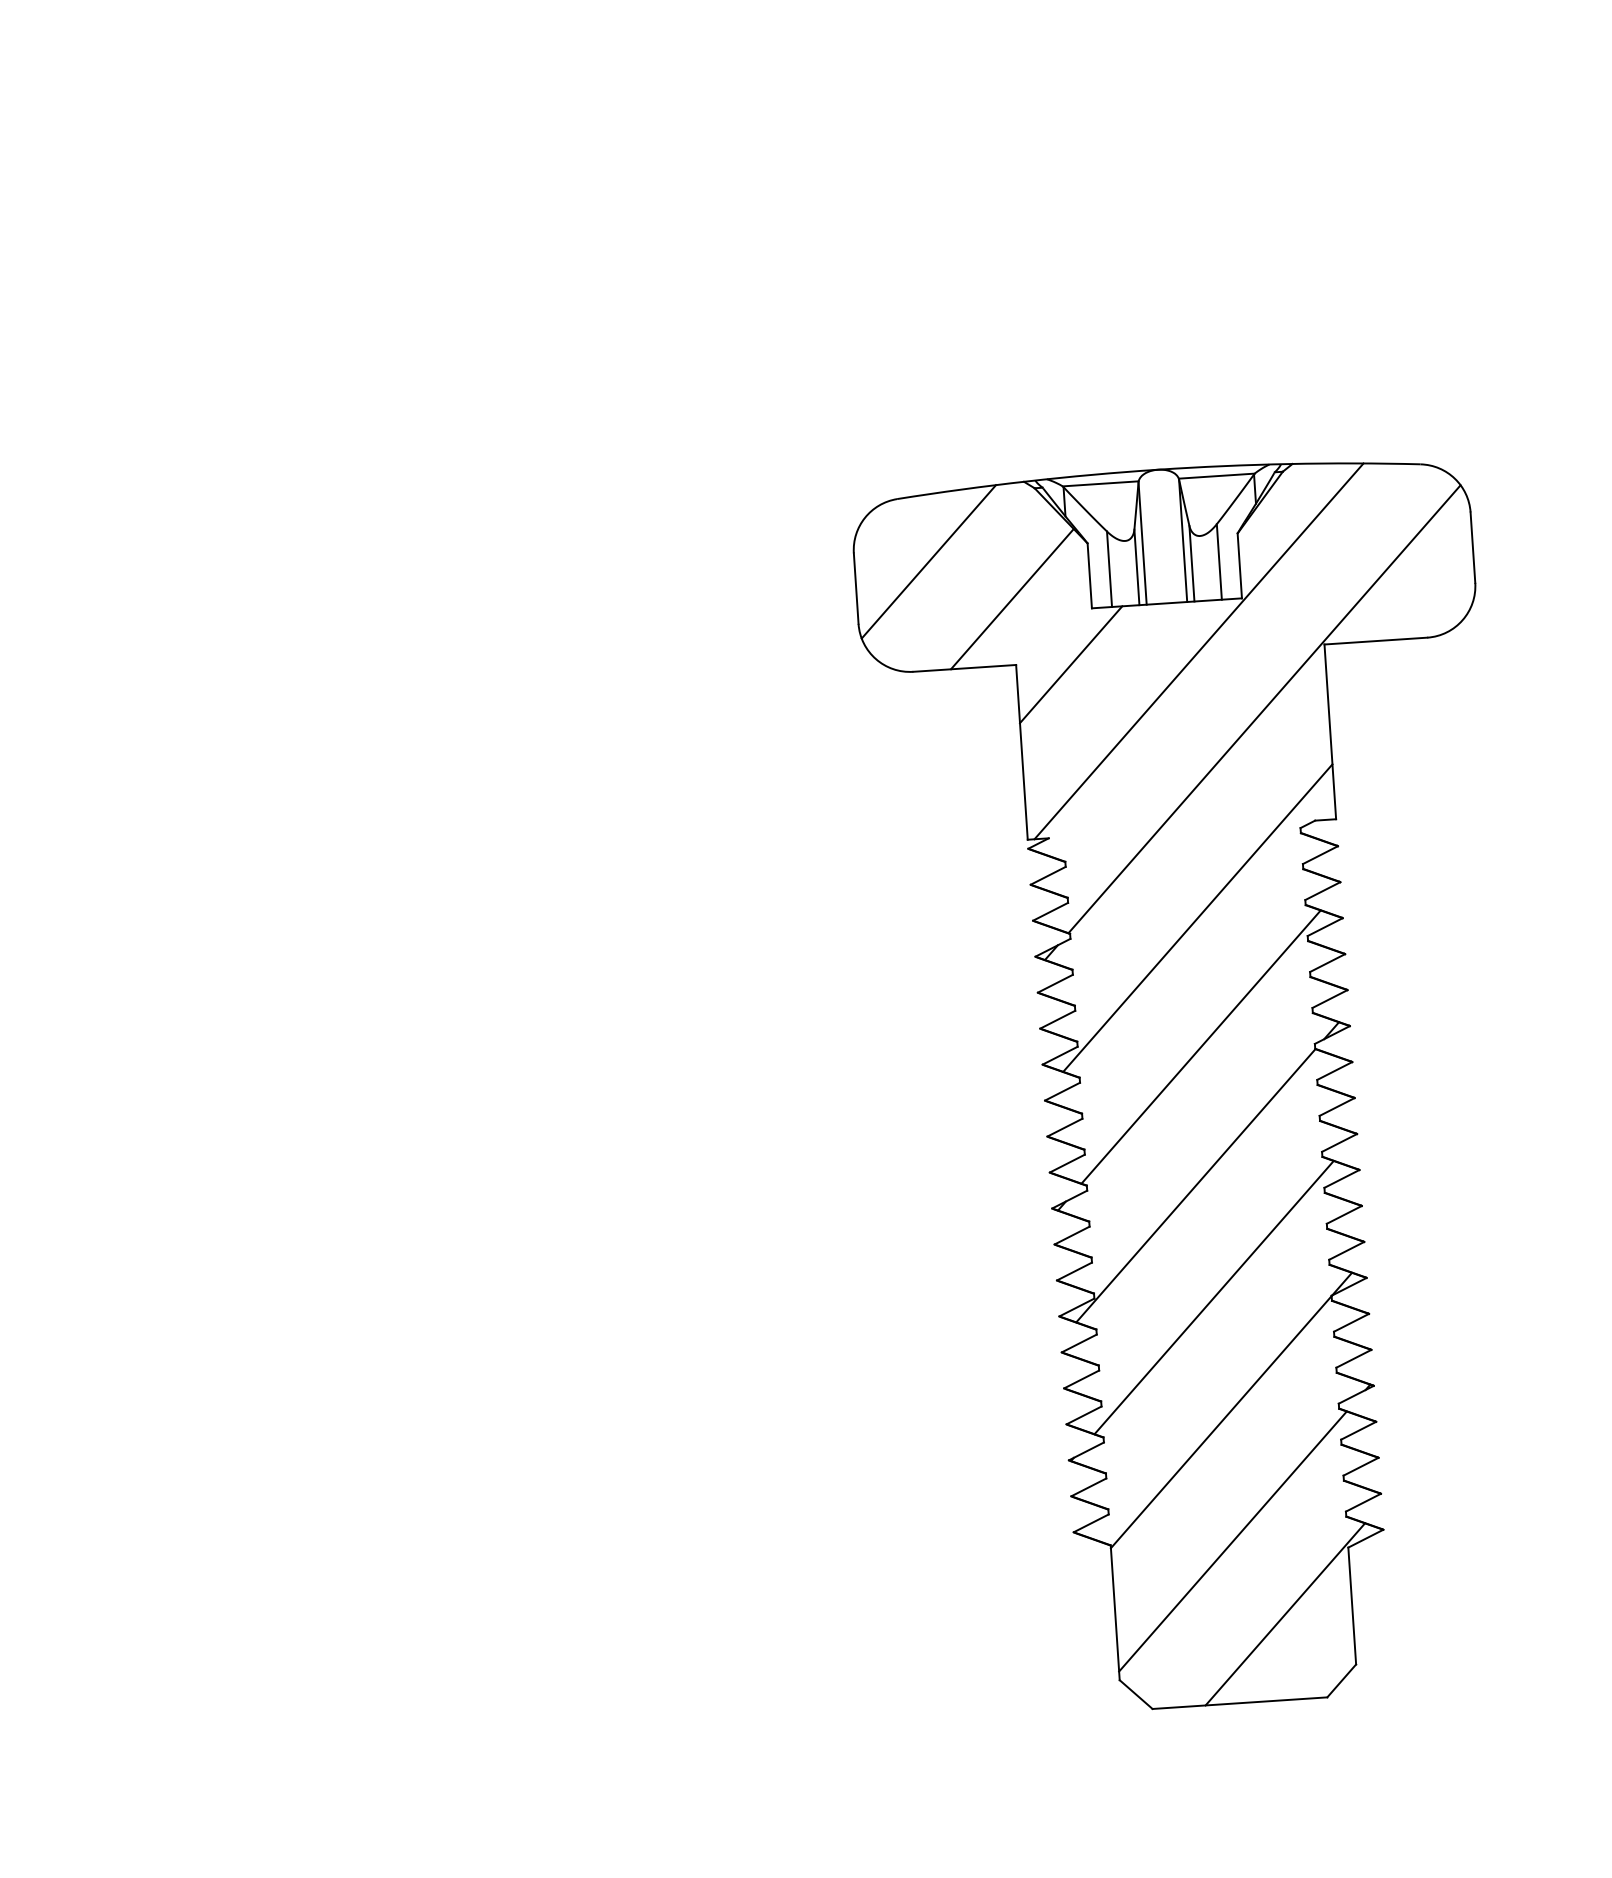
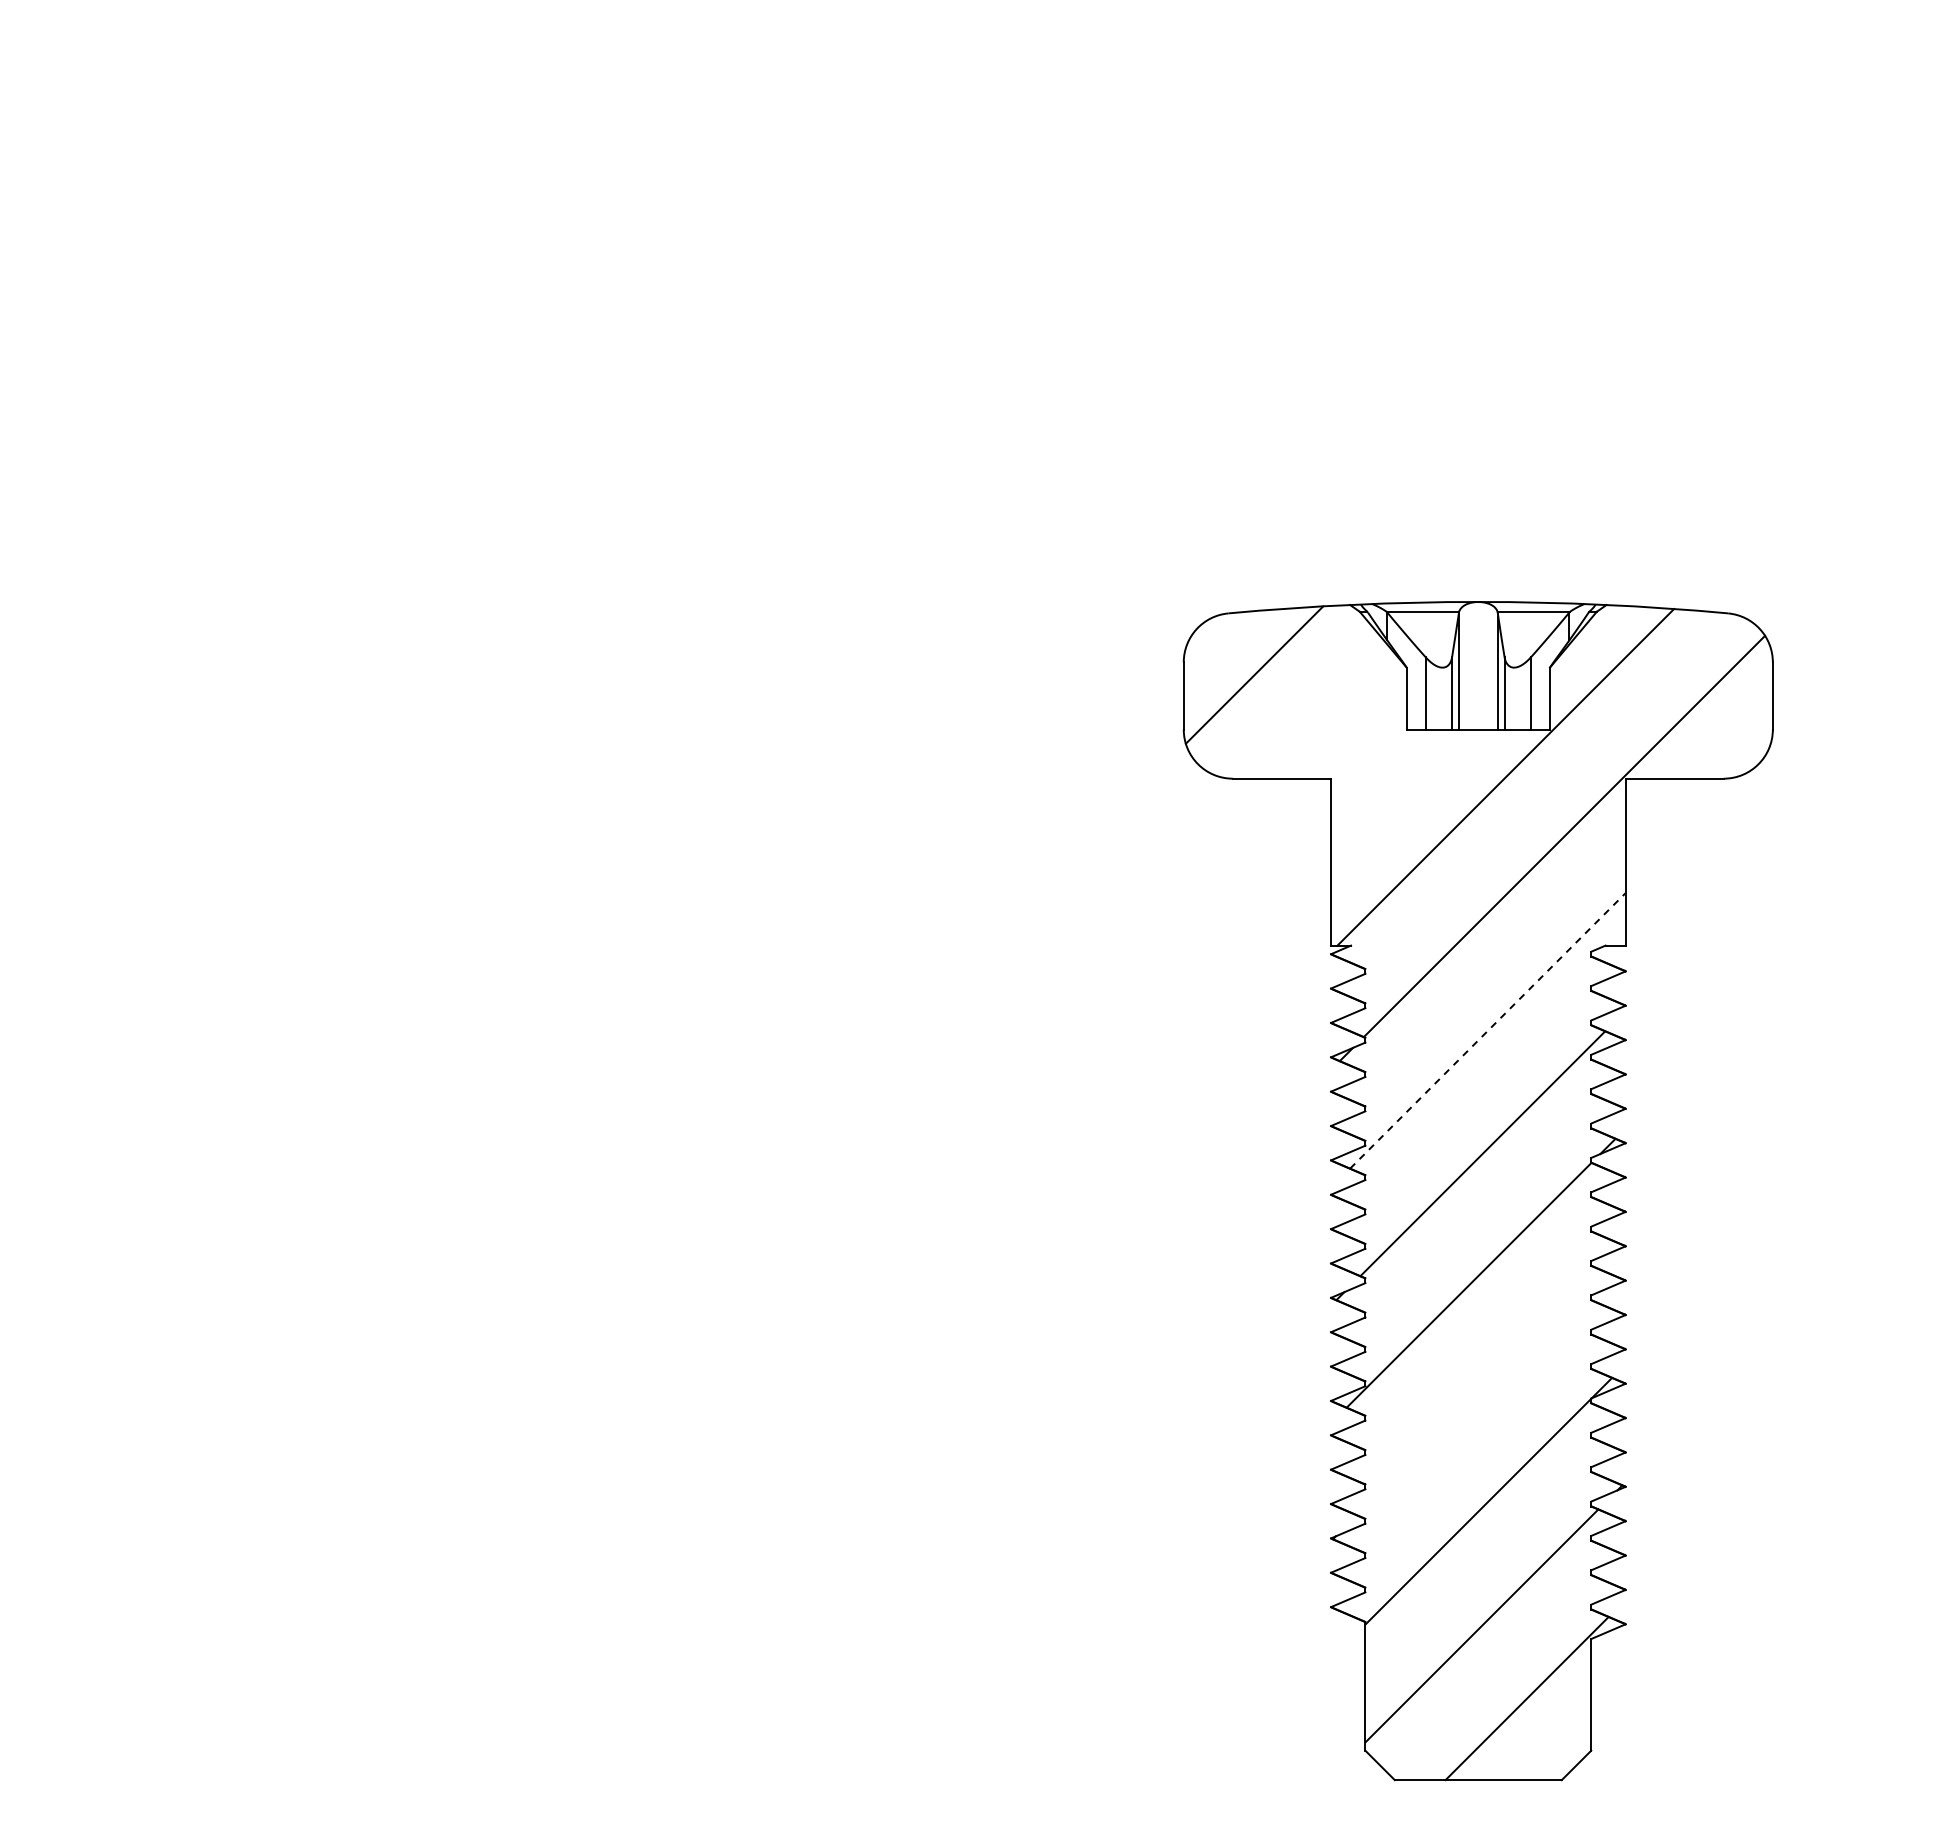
line: (1012, 598) -> (1331, 715), removed
line: (1071, 664) -> (1383, 781), removed
line: (1197, 917) -> (1487, 1030), solid -> dashed
line: (1214, 1297) -> (1479, 1392), removed

